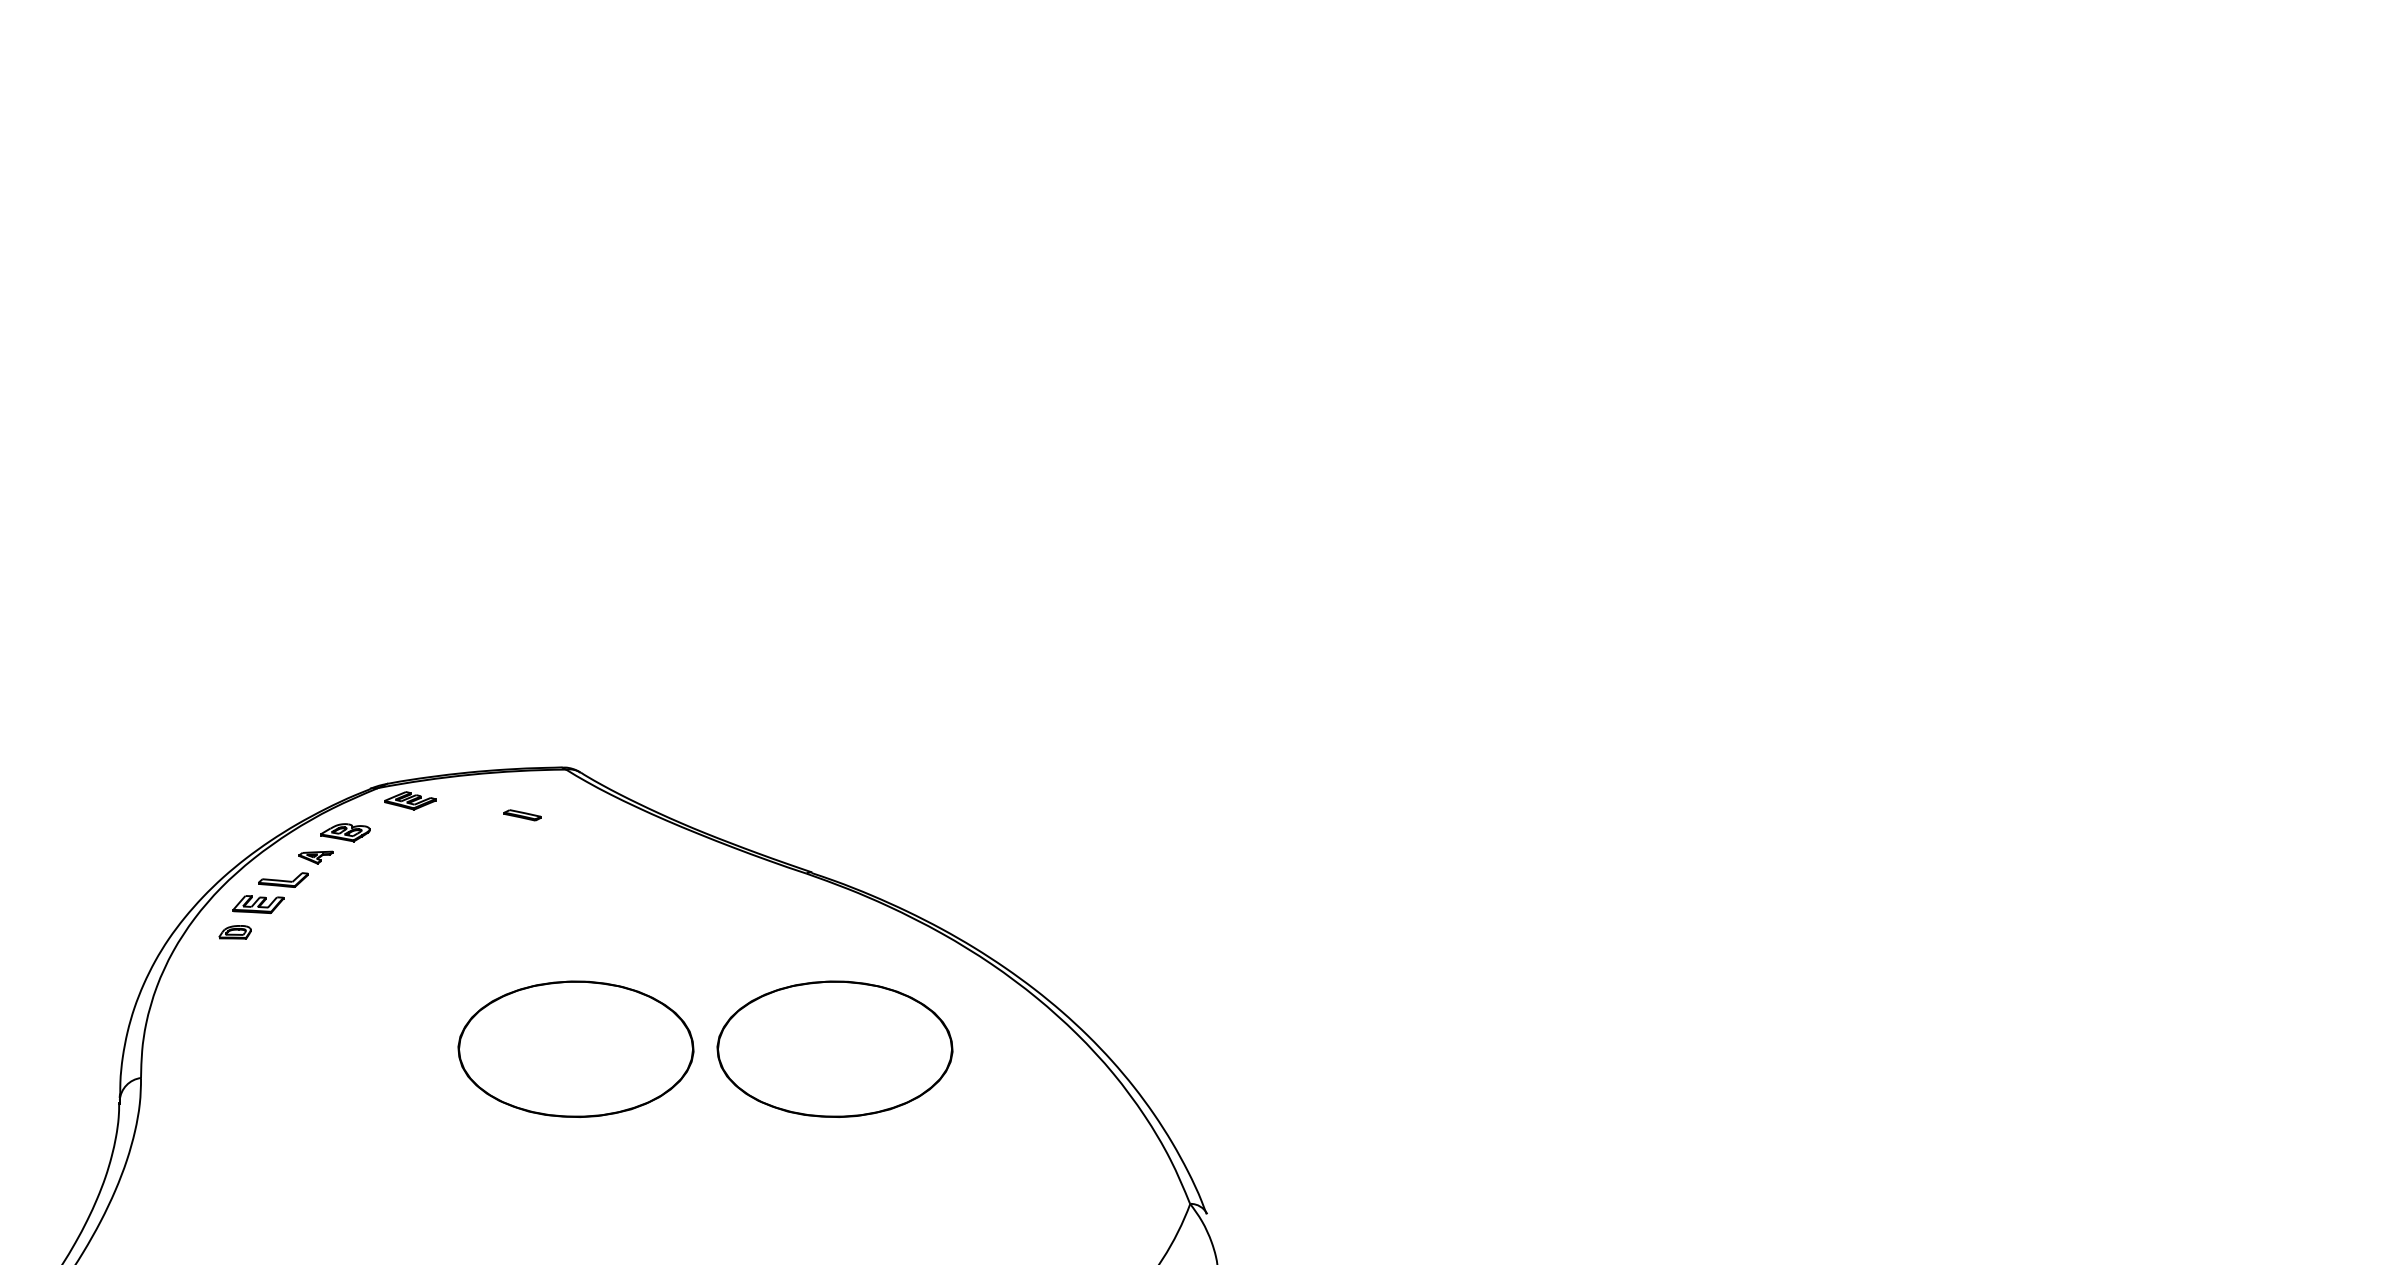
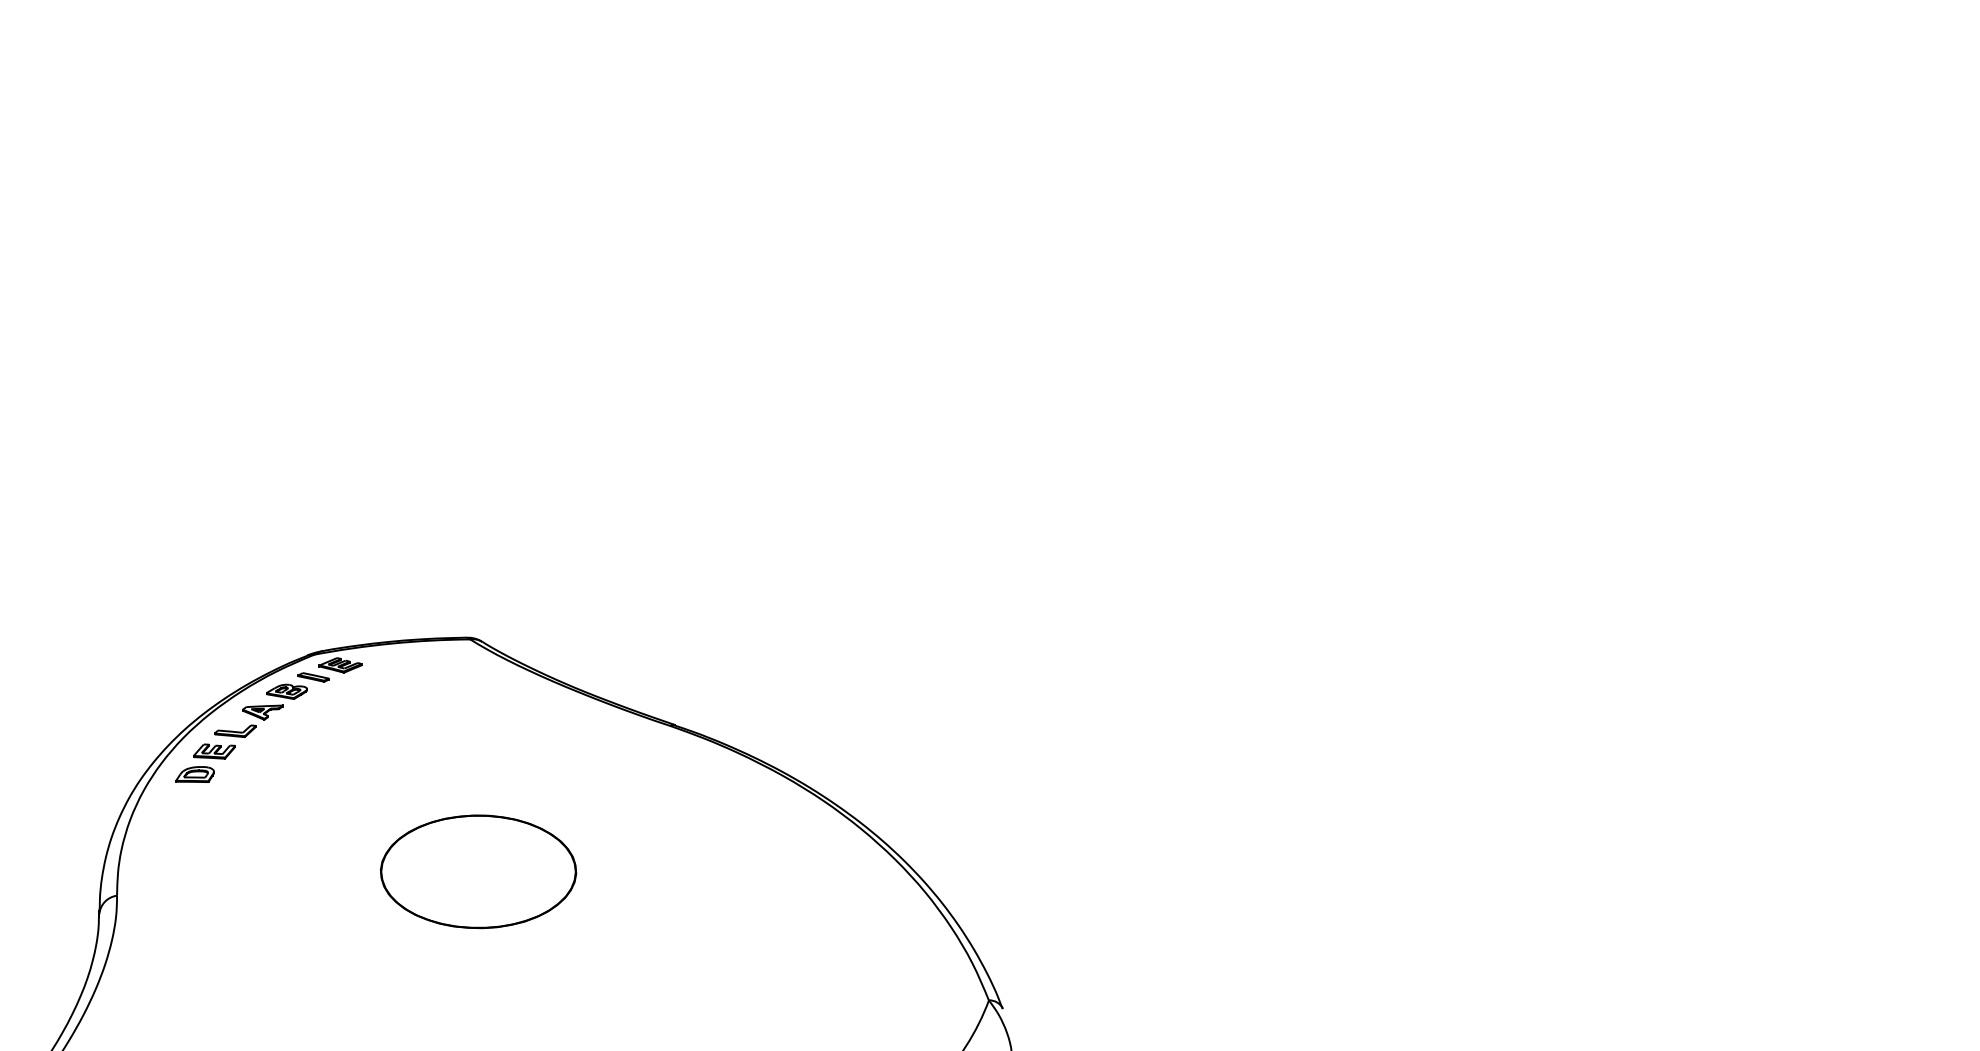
part: (522, 815) -> (313, 677), moved
part: (315, 857) -> (262, 712), size x1.43
part: (234, 932) -> (194, 774), size x1.43
part: (834, 1048) -> (693, 871), removed

